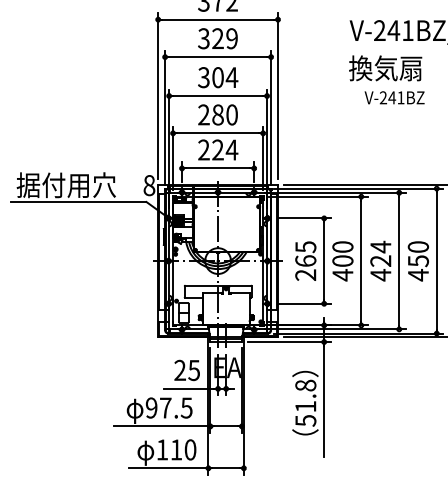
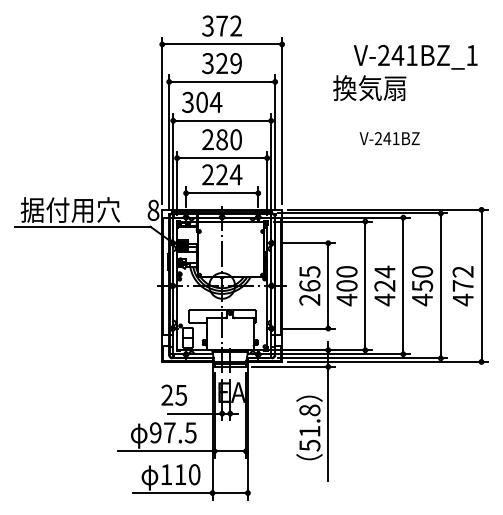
text: (385, 67) -> (369, 87), moved
text: (218, 76) -> (202, 101), moved
text: (394, 97) -> (389, 138), moved
text: (186, 369) -> (173, 394), moved

